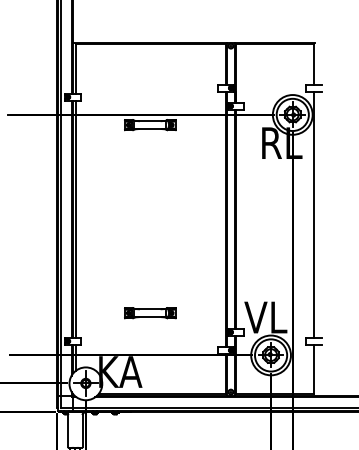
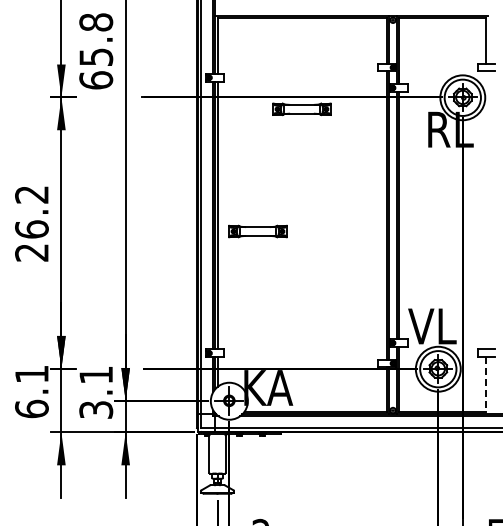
line: (313, 214) -> (486, 210), removed
part: (149, 313) -> (257, 231), moved
line: (313, 368) -> (486, 384), solid -> dashed

